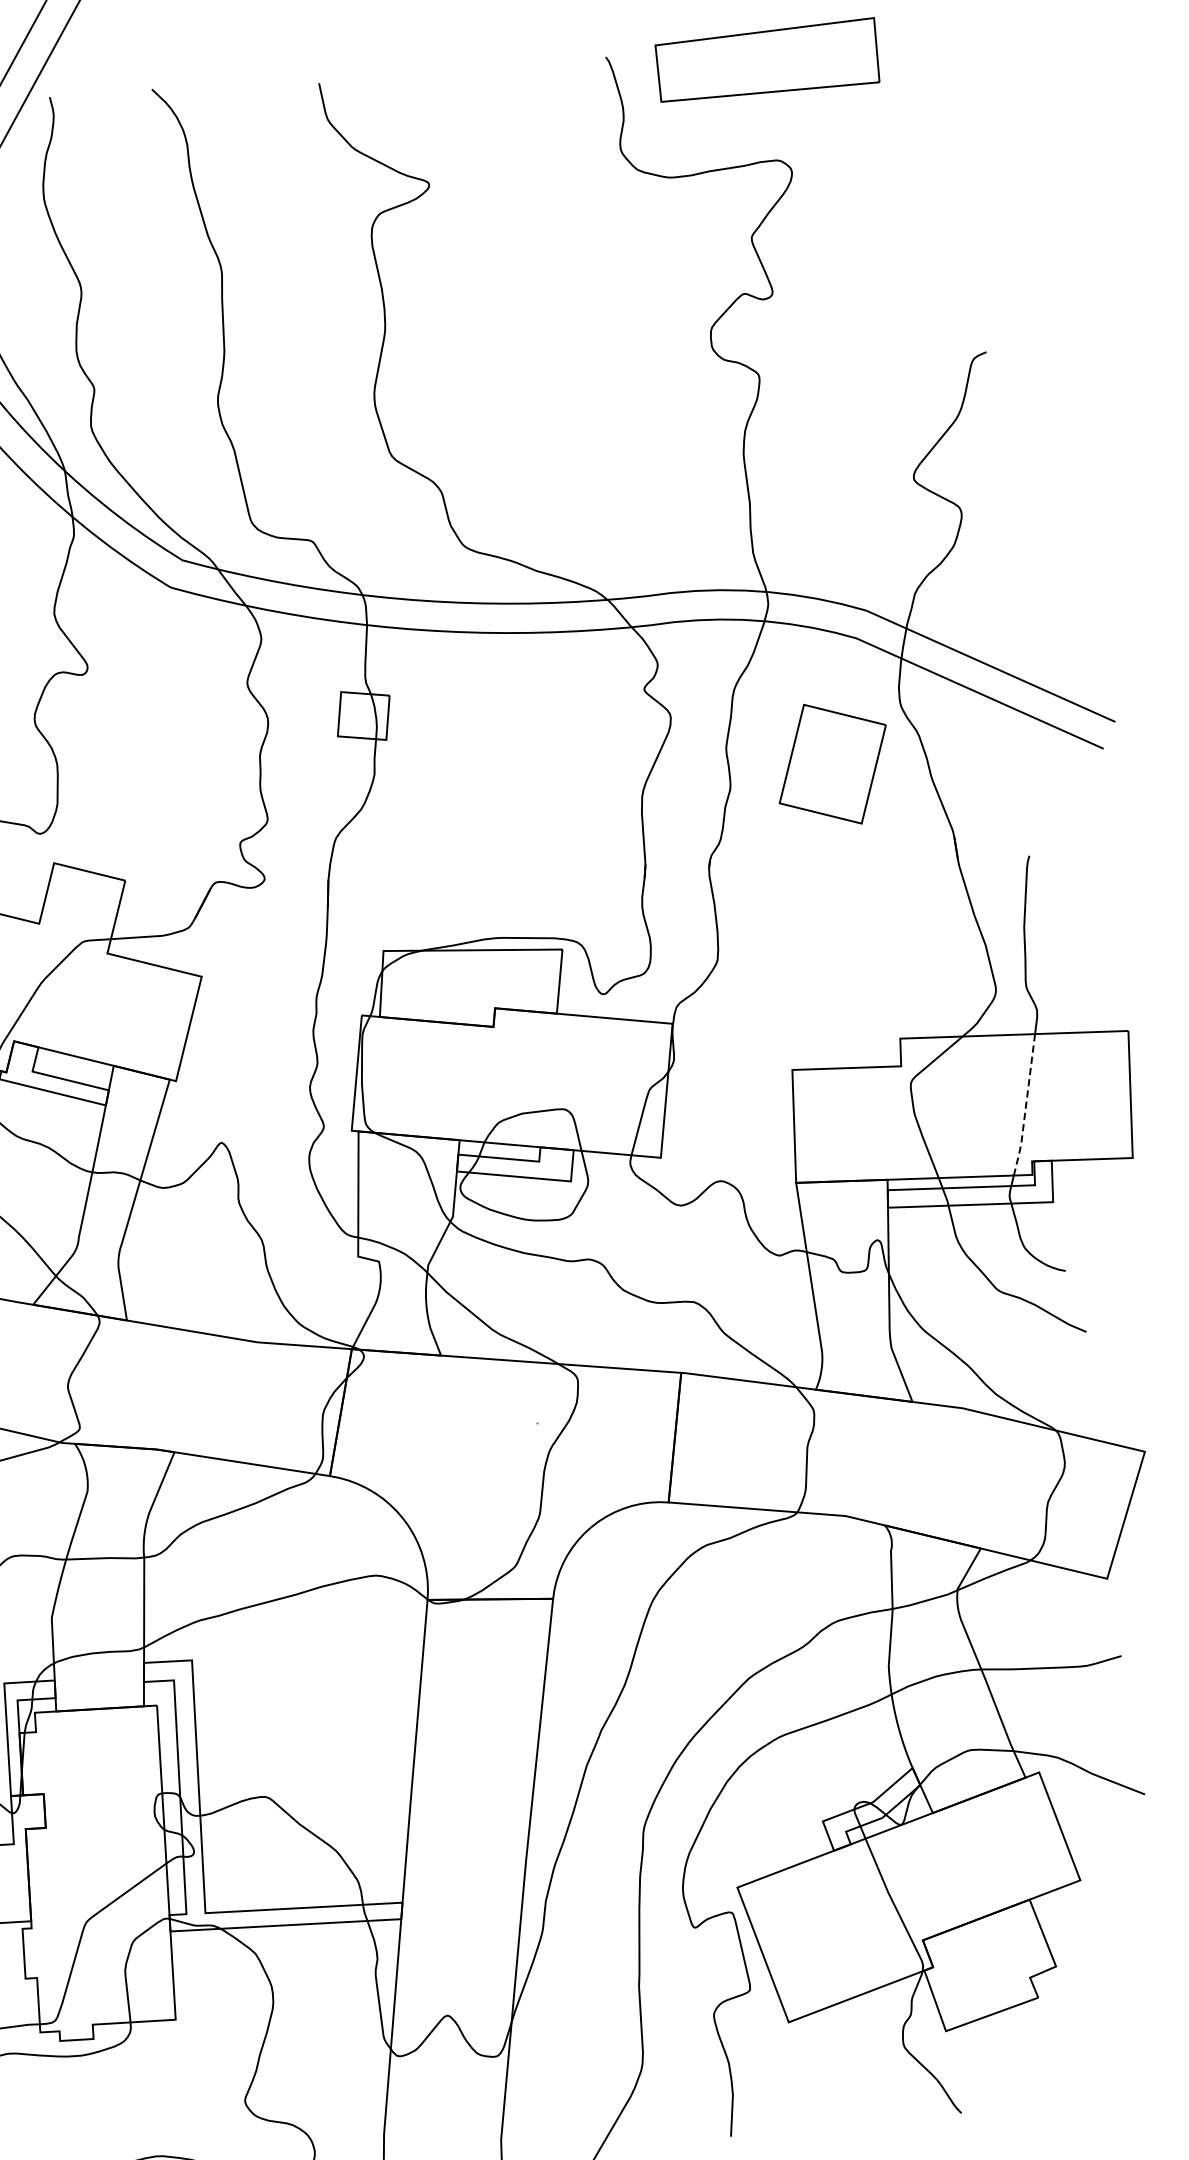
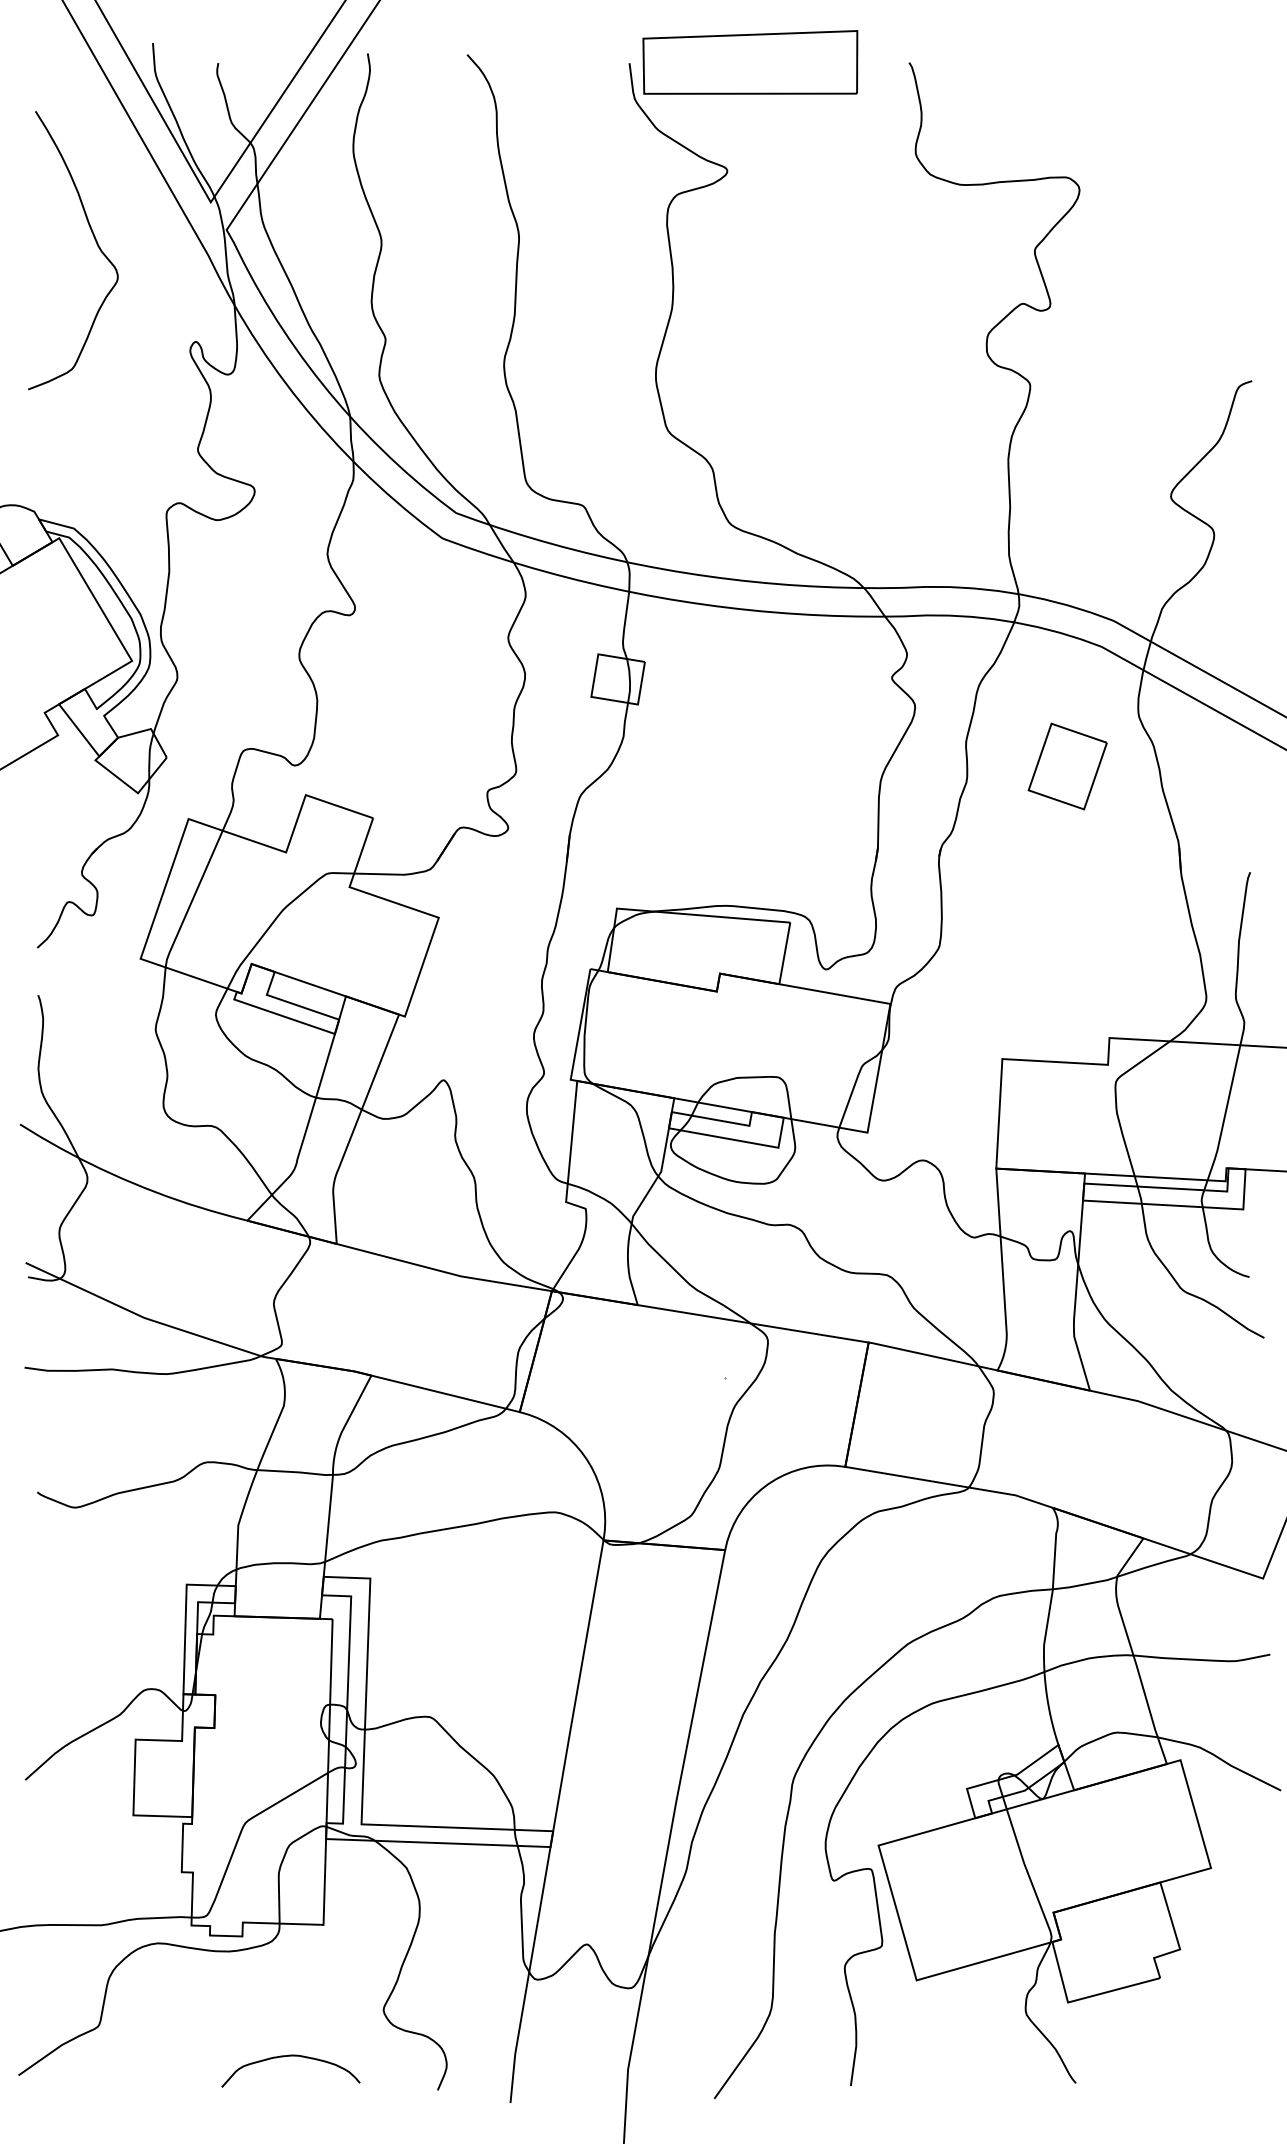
part: (767, 60) -> (750, 62), moved
part: (832, 764) -> (1067, 766), size x0.71
line: (1026, 1106) -> (1225, 1114), dashed -> solid

